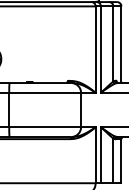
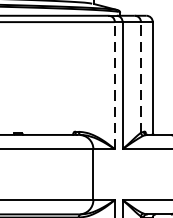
line: (113, 44) -> (141, 78), solid -> dashed
line: (95, 49) -> (114, 85), solid -> dashed

